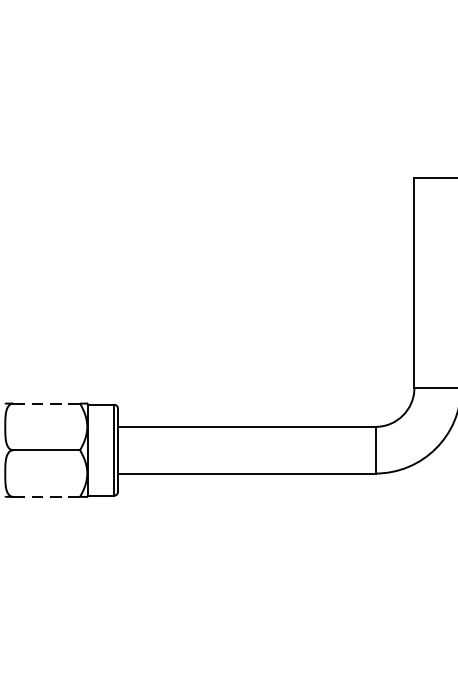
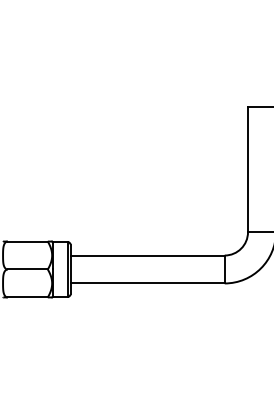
line: (46, 403) -> (27, 241), dashed -> solid
line: (46, 497) -> (27, 297), dashed -> solid

